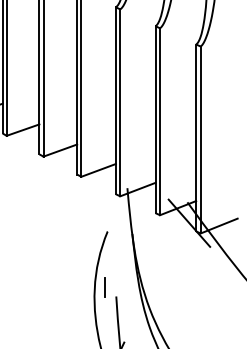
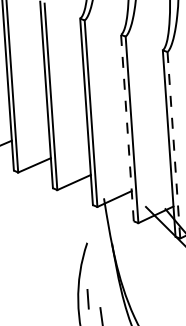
line: (155, 119) -> (127, 127), solid -> dashed
line: (200, 140) -> (173, 145), solid -> dashed

